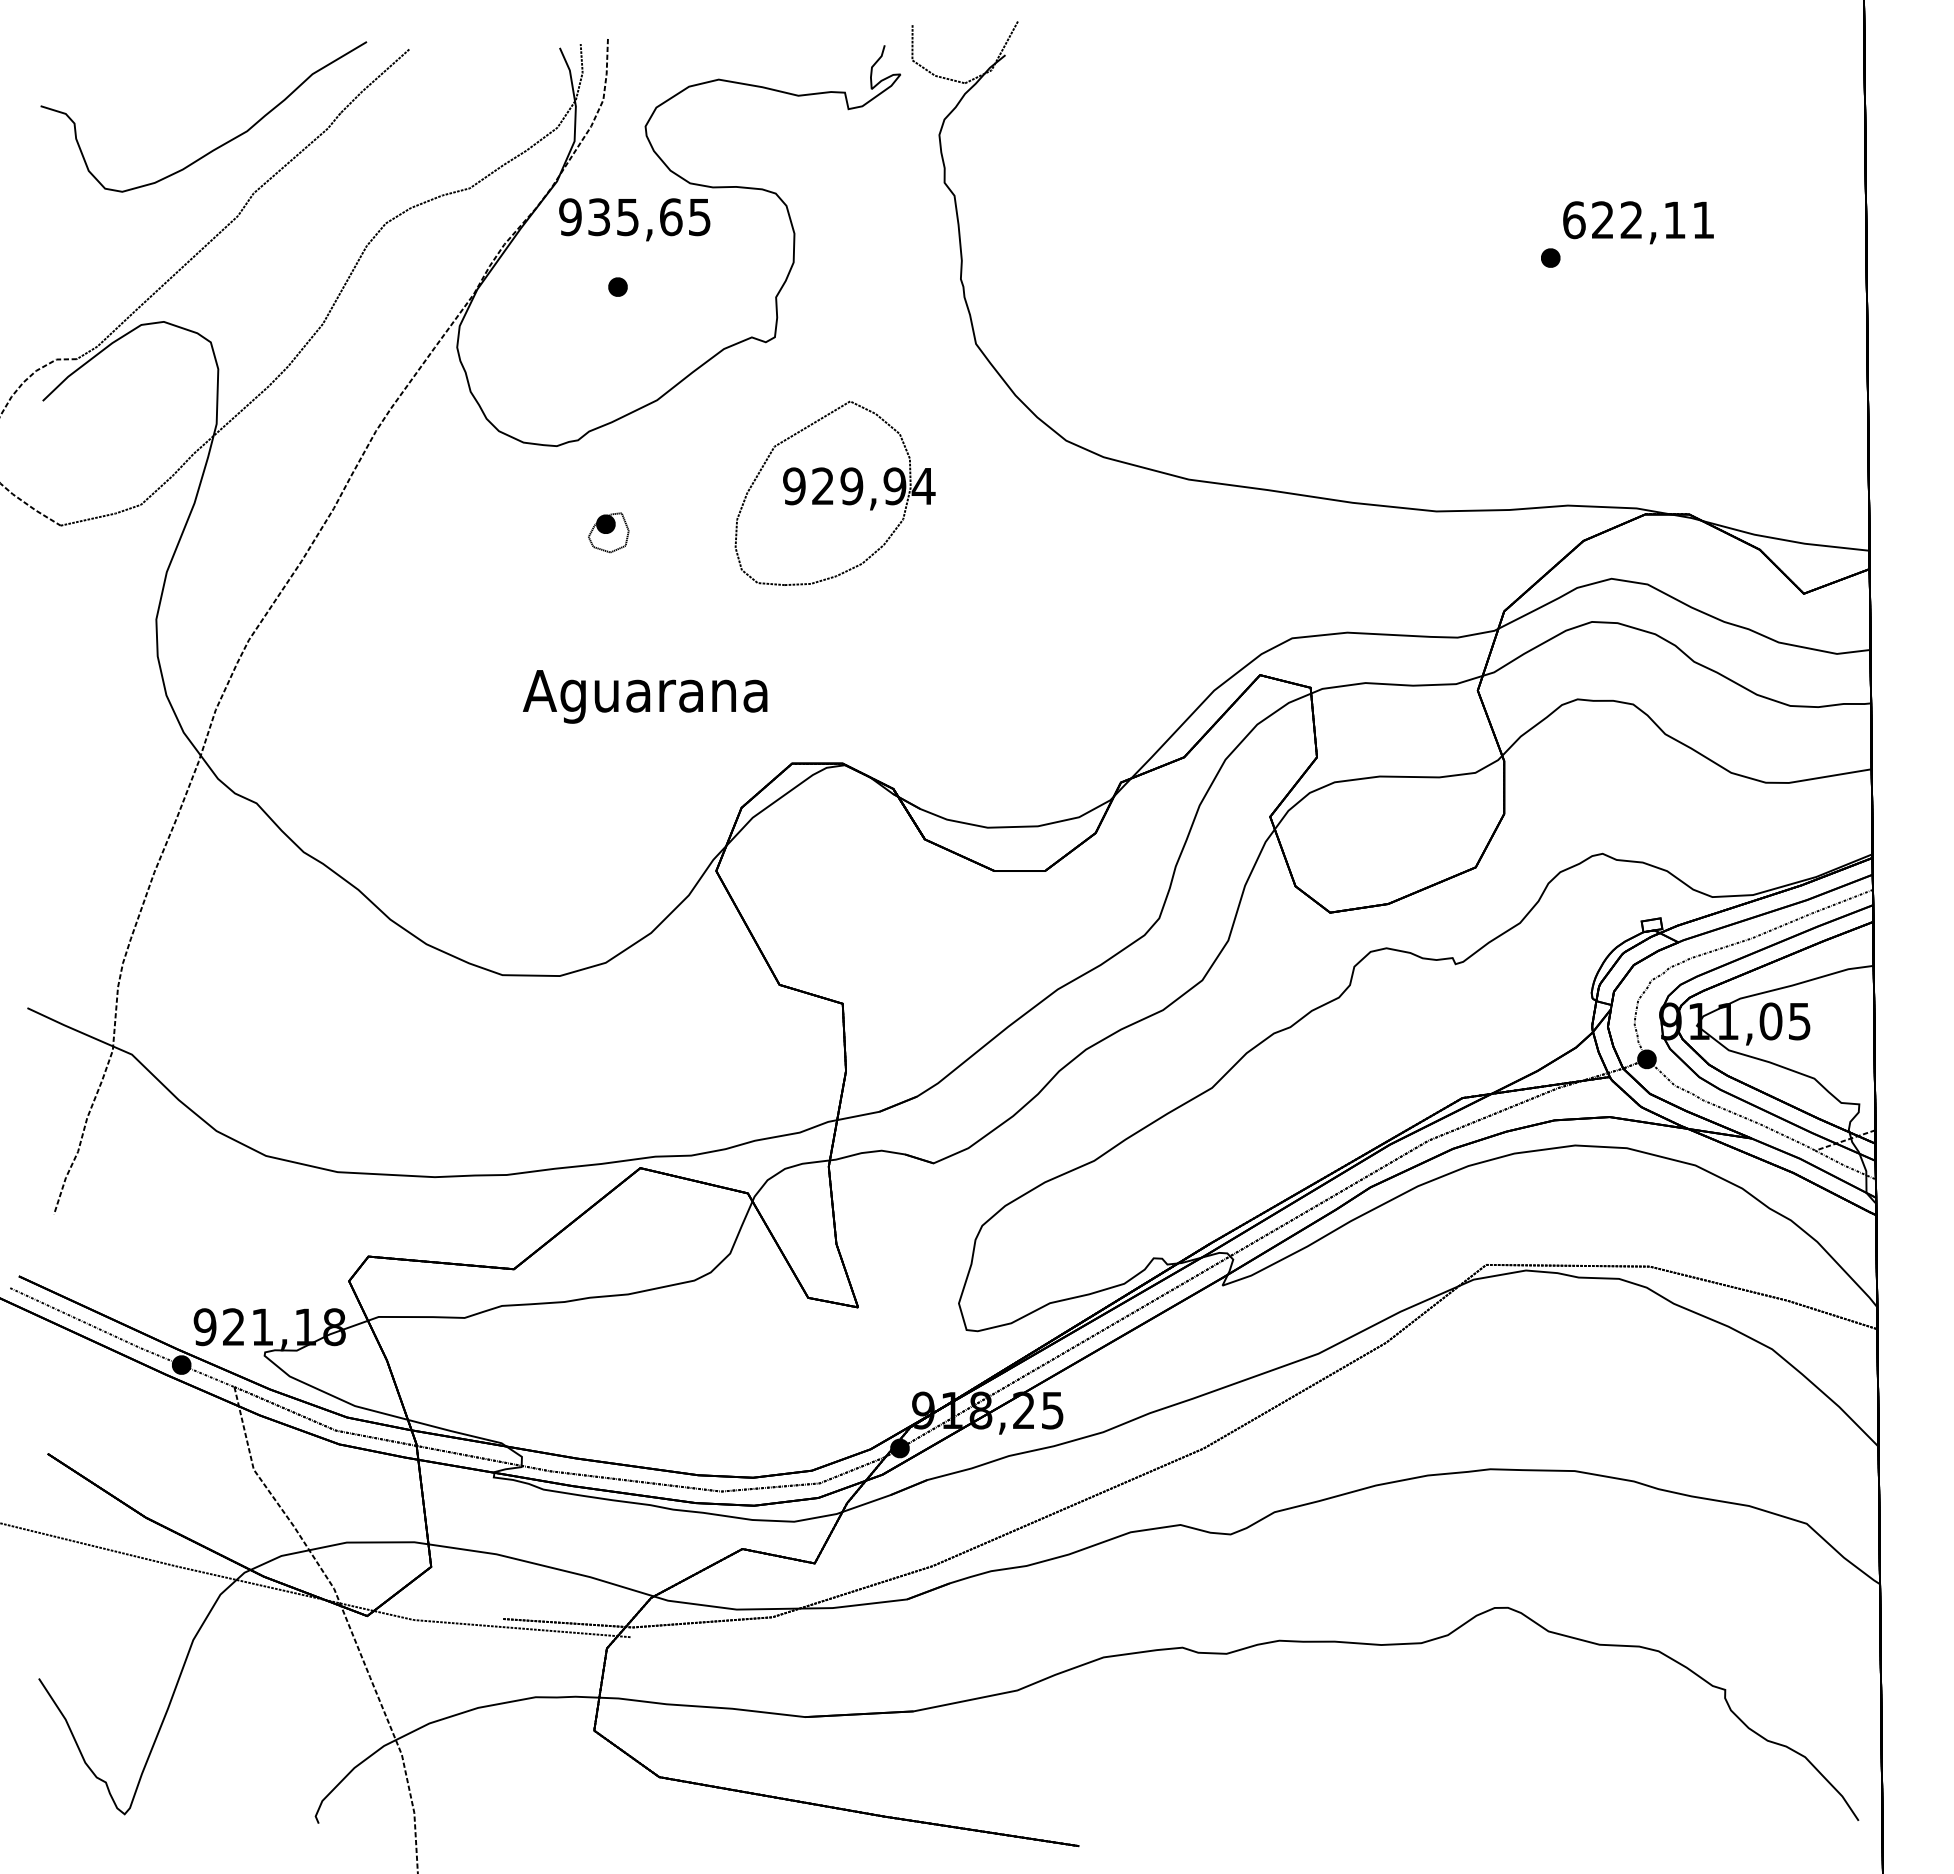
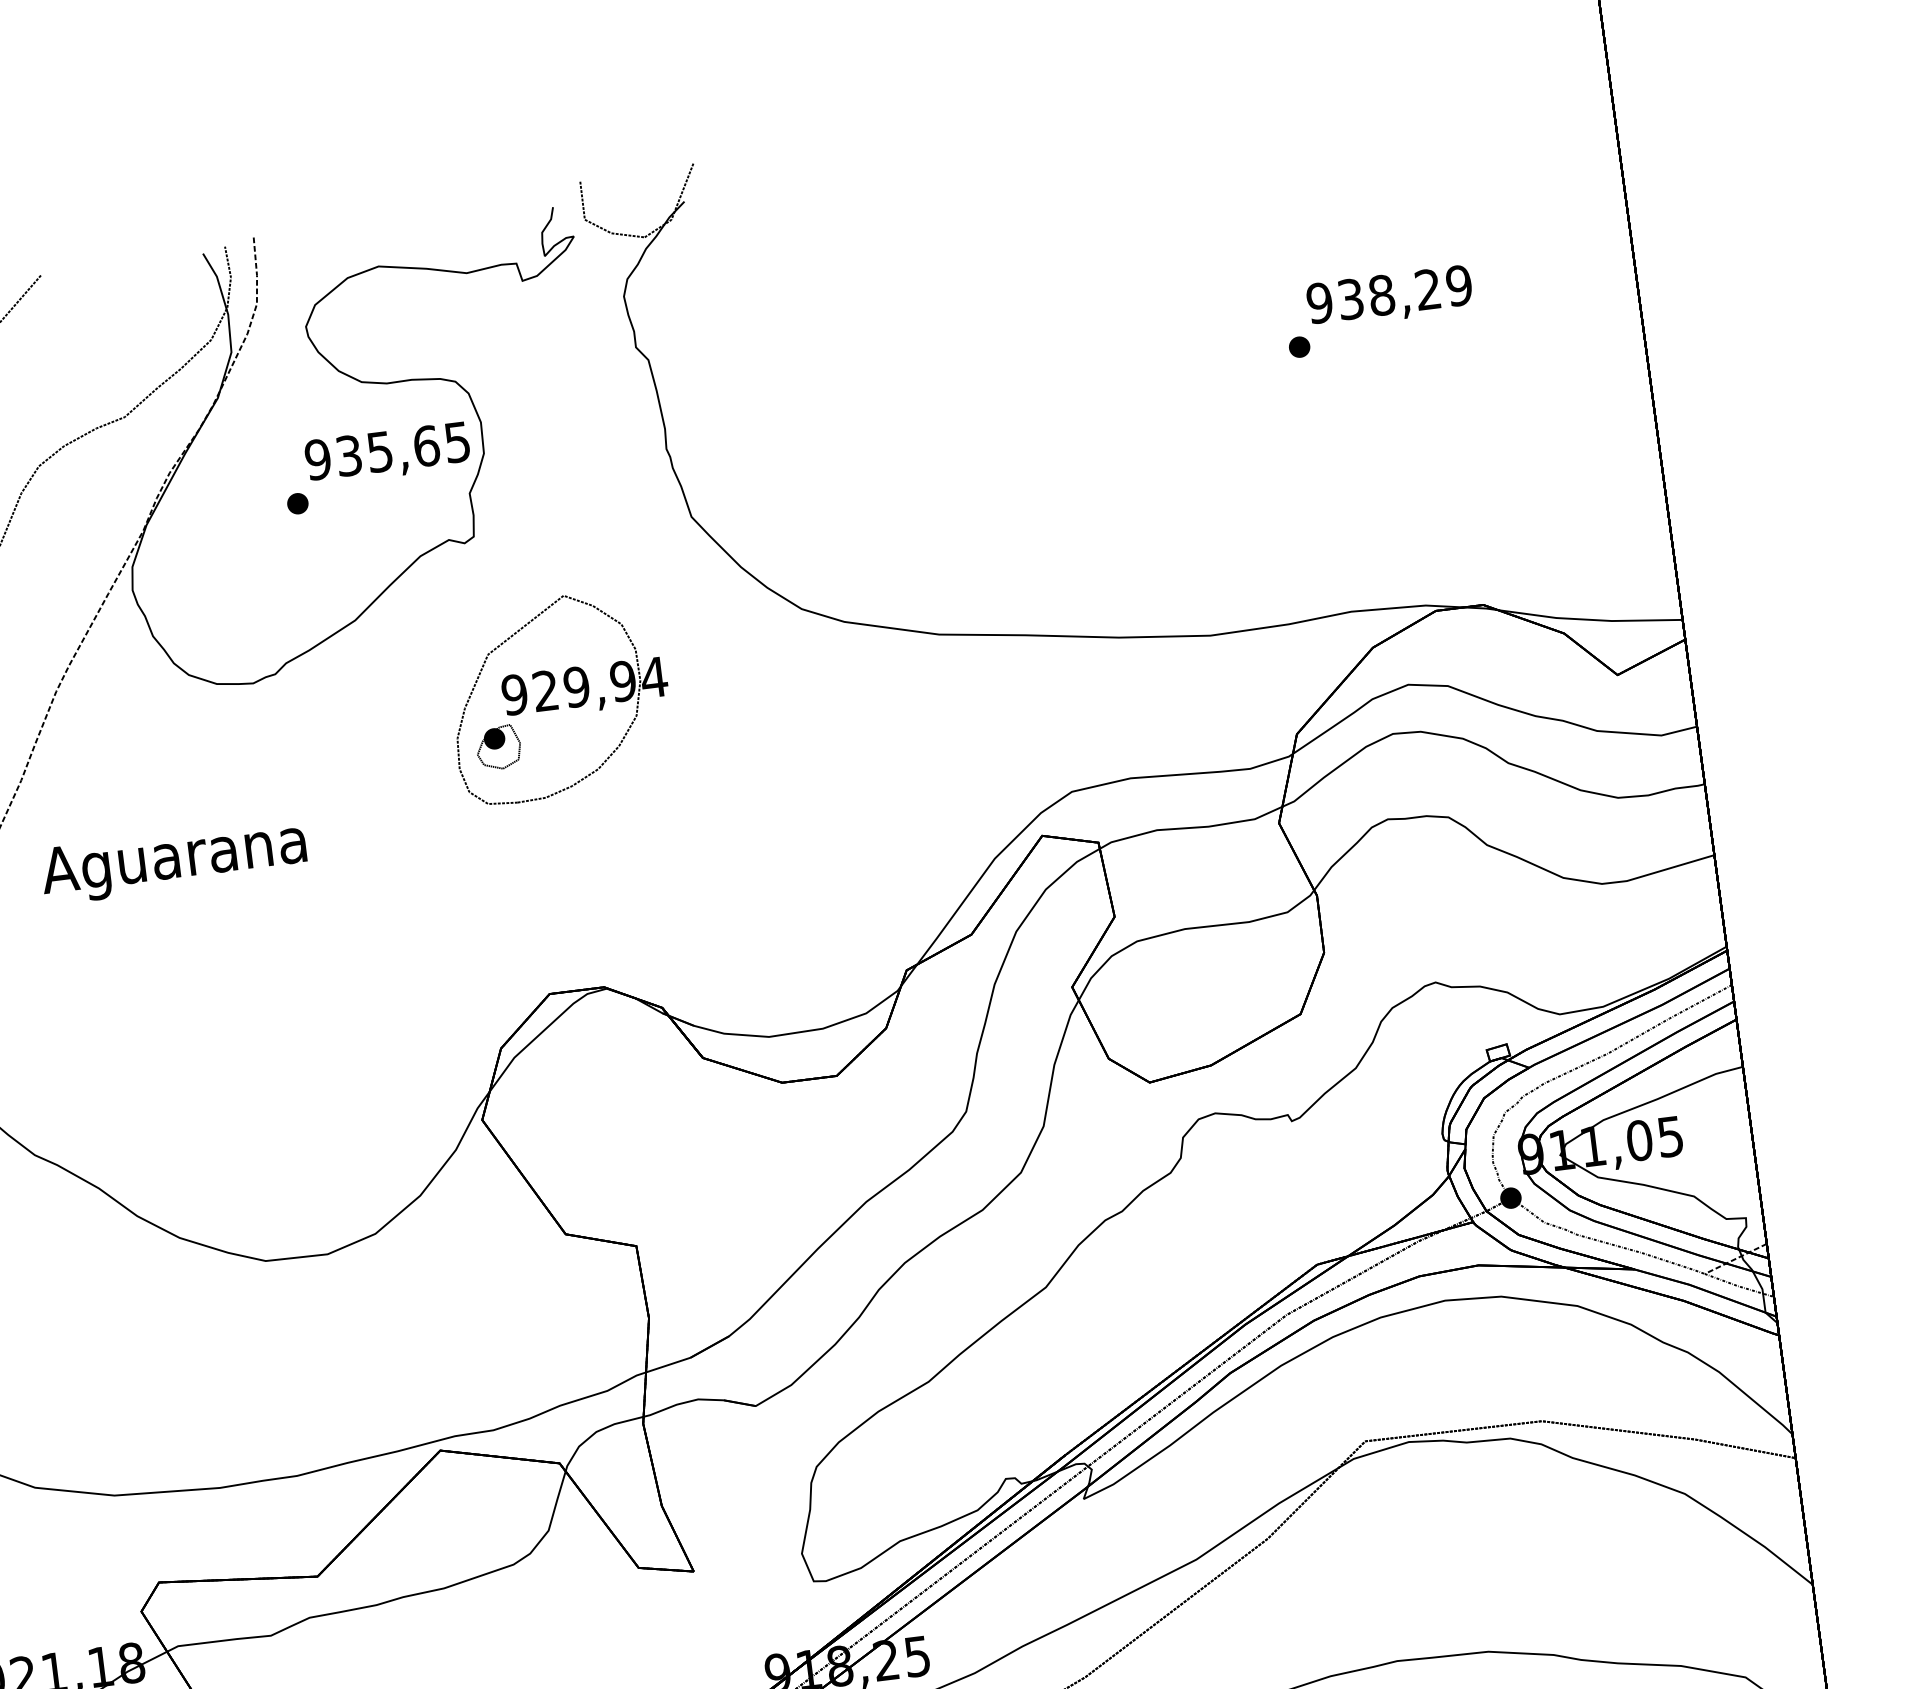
text: (634, 219) -> (387, 453), moved
text: (1638, 220) -> (1389, 294), 622,11 -> 938,29
part: (608, 532) -> (498, 747), moved
text: (645, 696) -> (174, 861), moved

